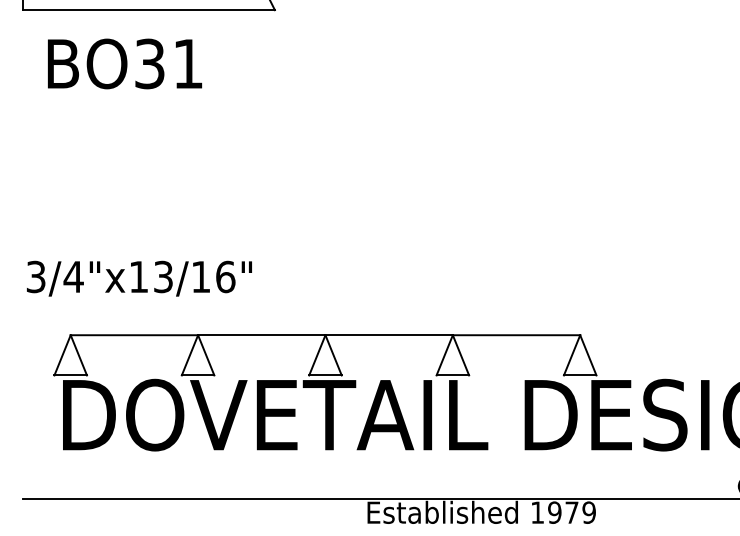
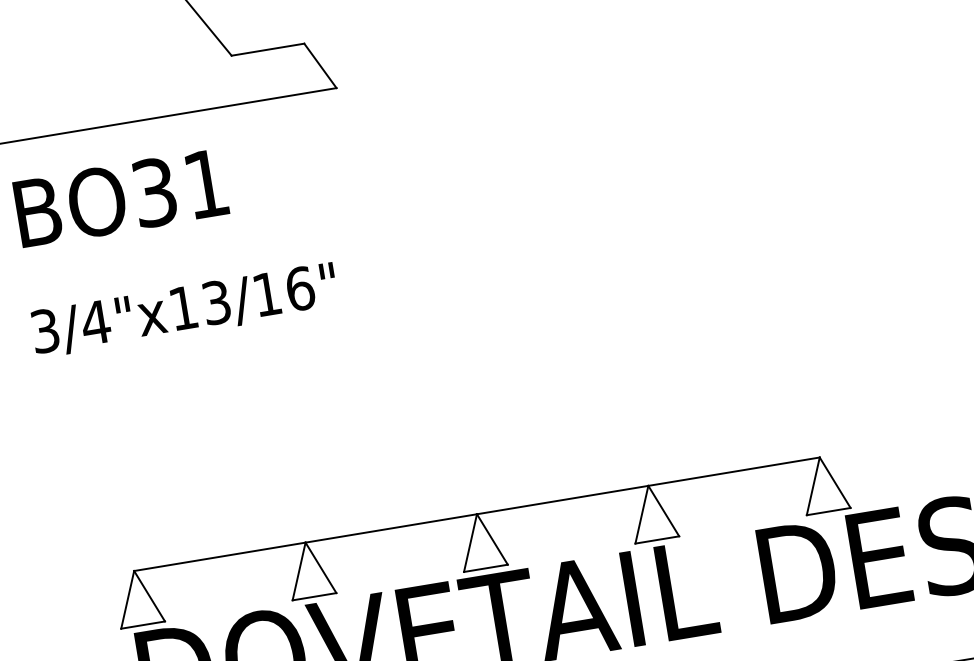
text: (125, 63) -> (121, 197), moved
text: (139, 278) -> (184, 310), moved

